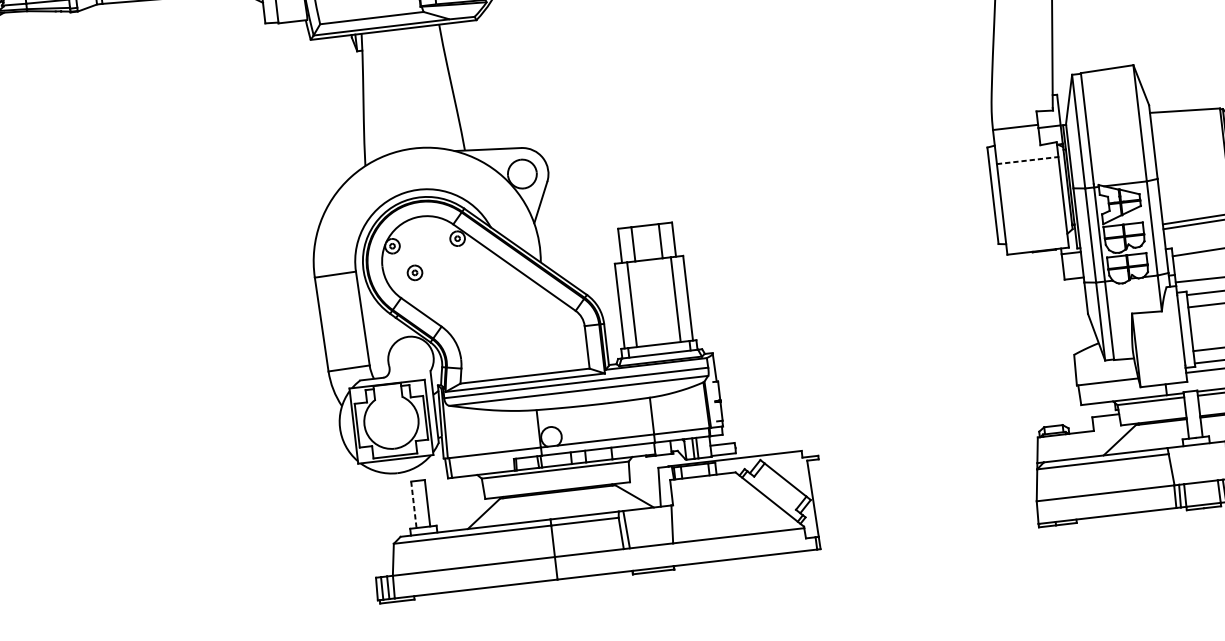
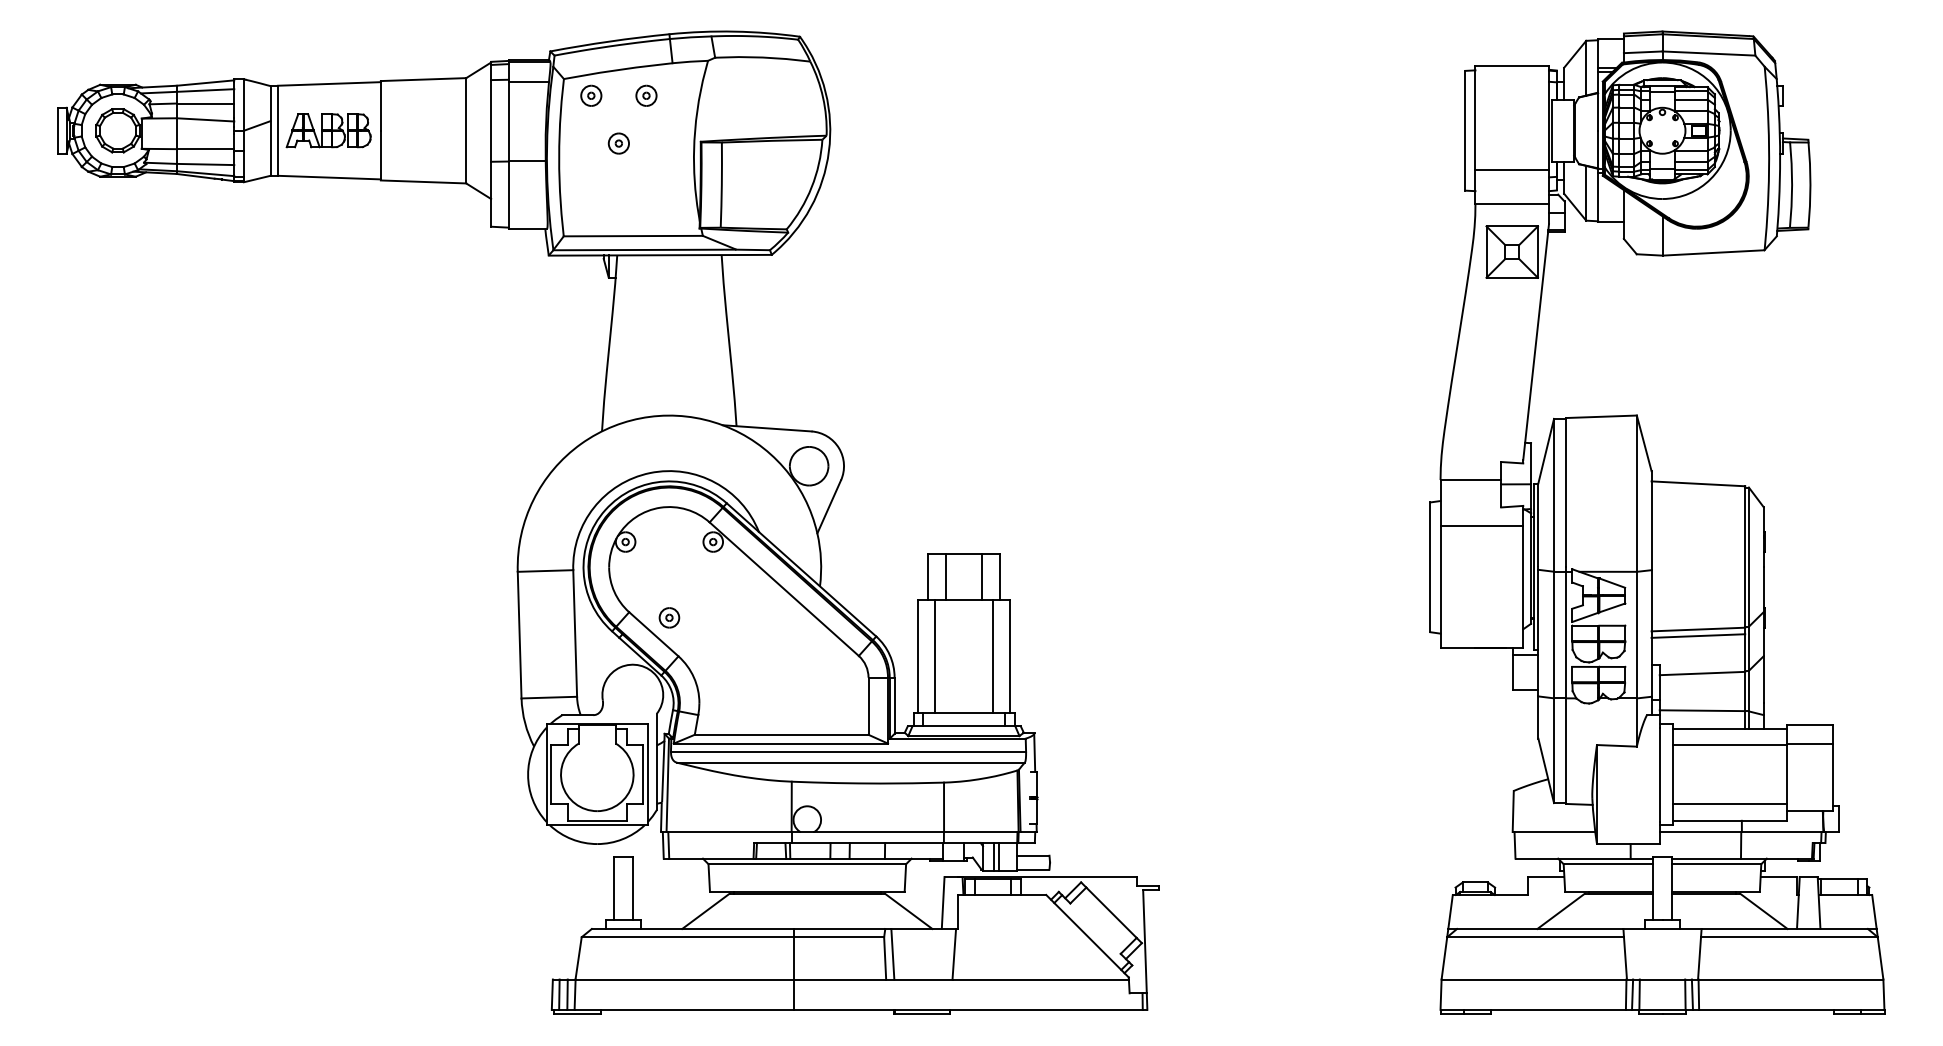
line: (1028, 160) -> (1482, 525), dashed -> solid
part: (415, 272) -> (669, 617), moved
line: (414, 505) -> (614, 889), dashed -> solid

